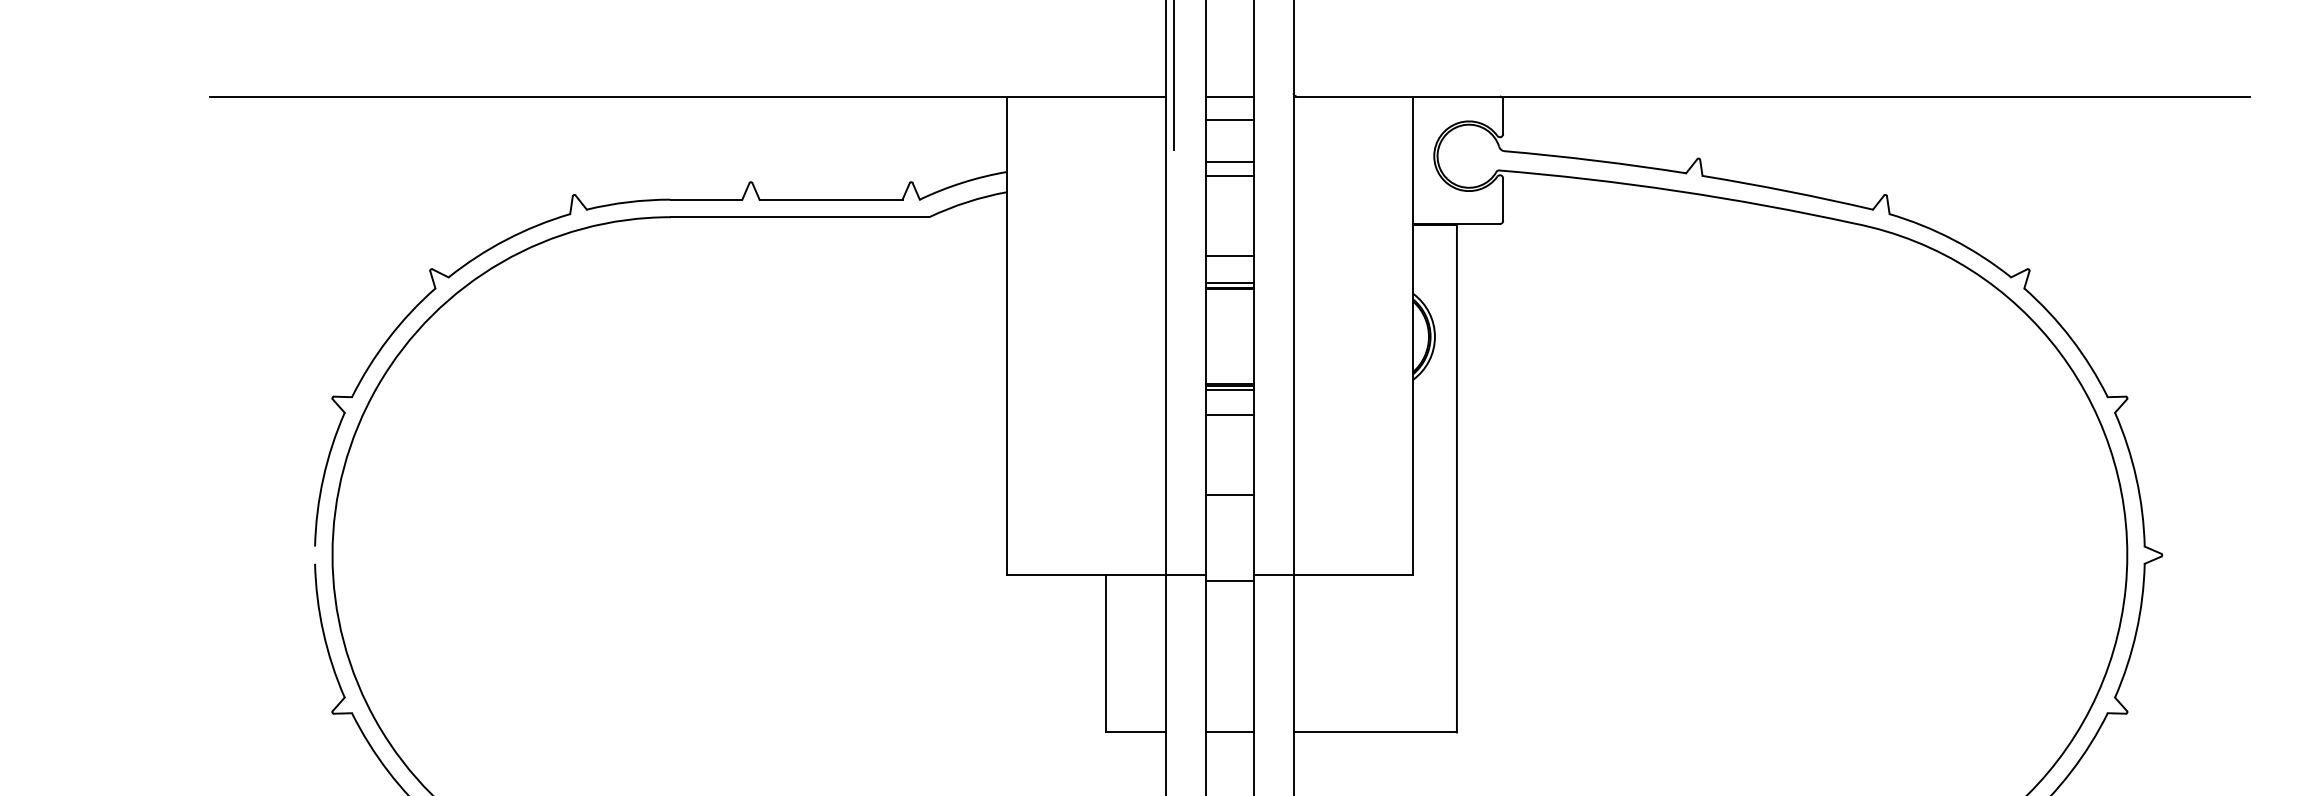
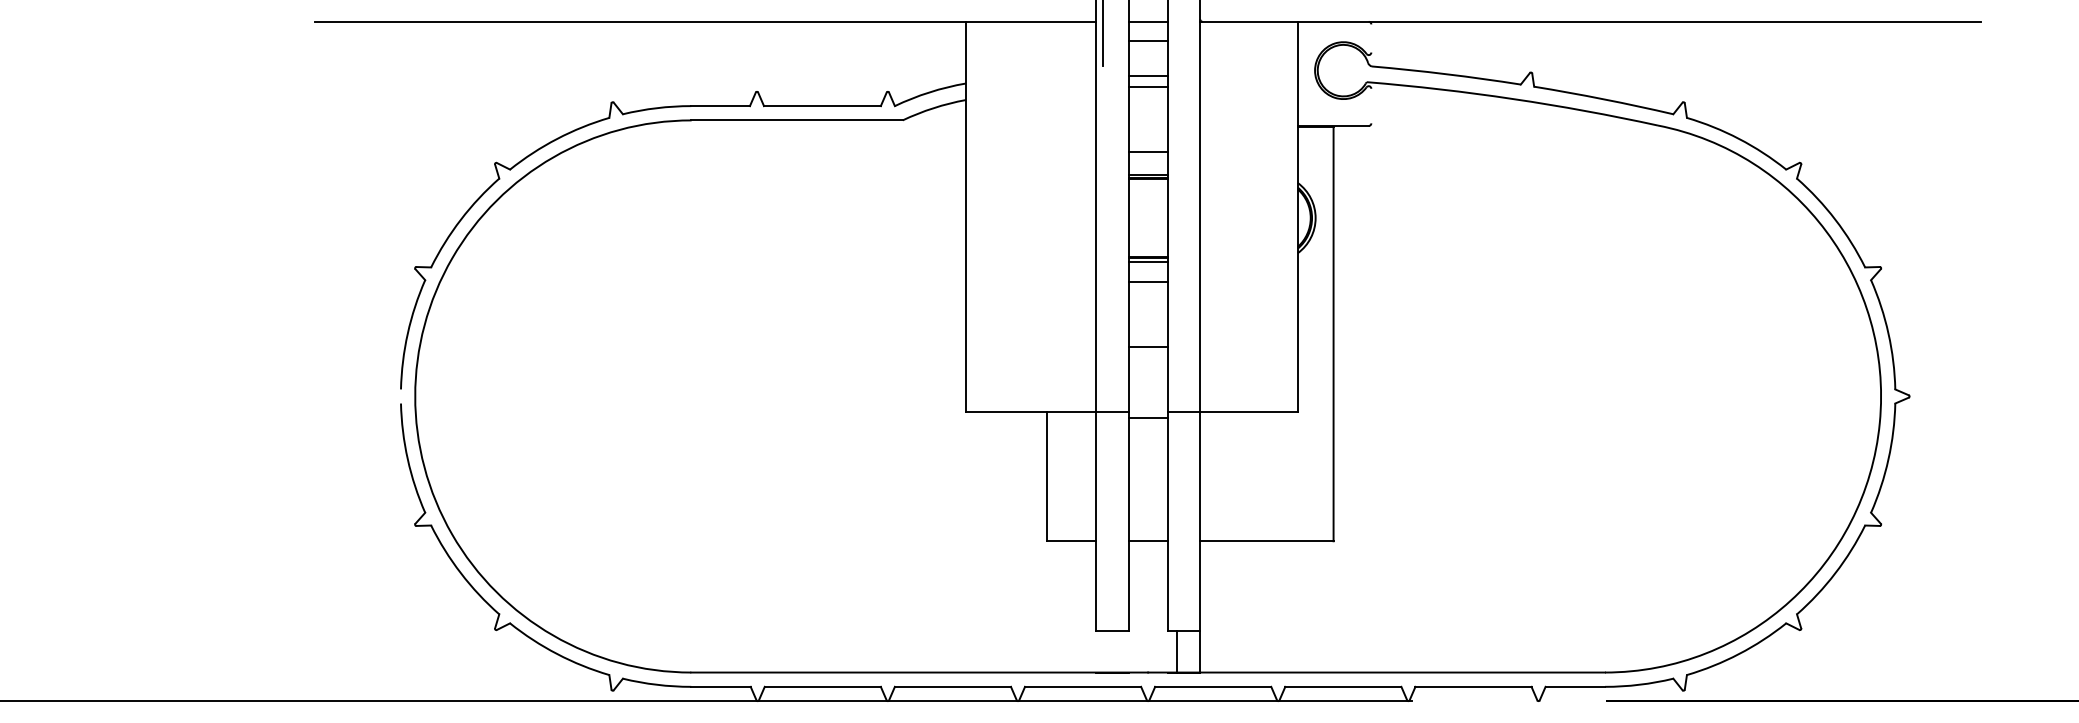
line: (1503, 116) -> (1371, 38), removed
line: (1503, 198) -> (1371, 105), removed

